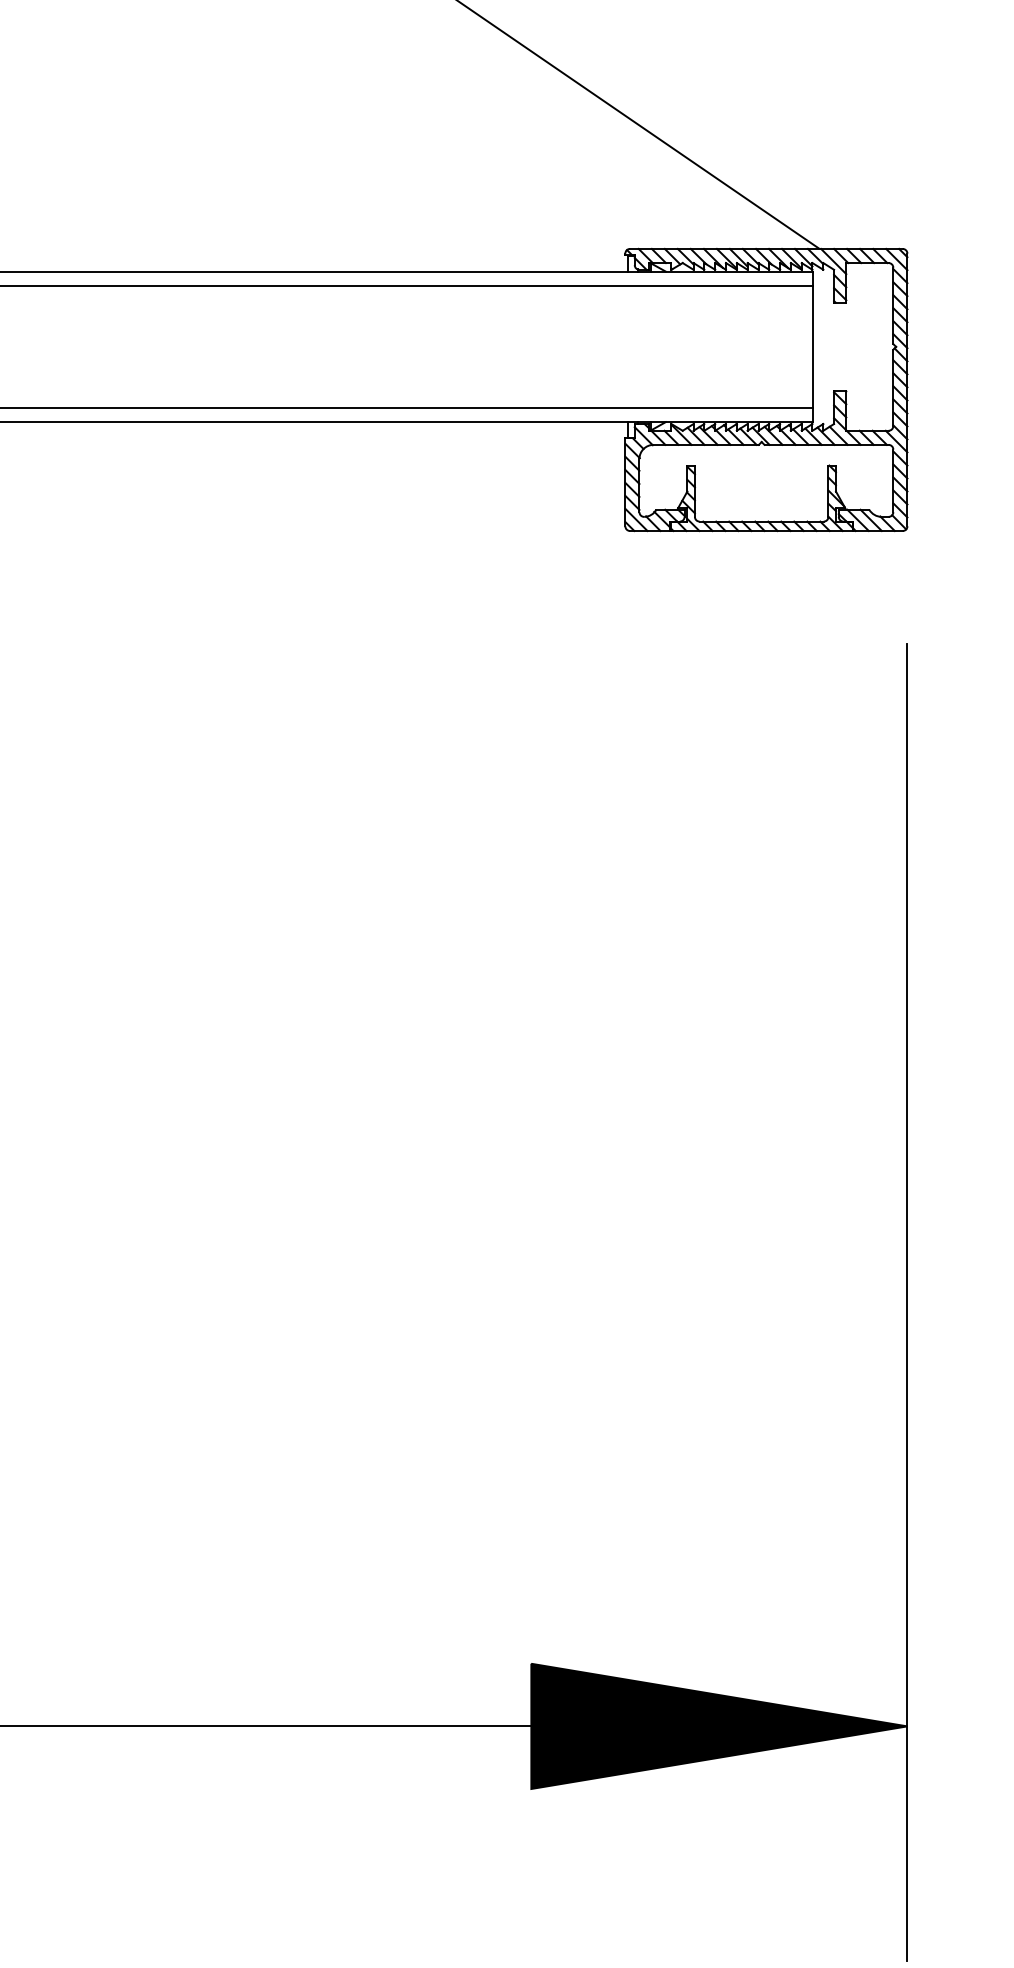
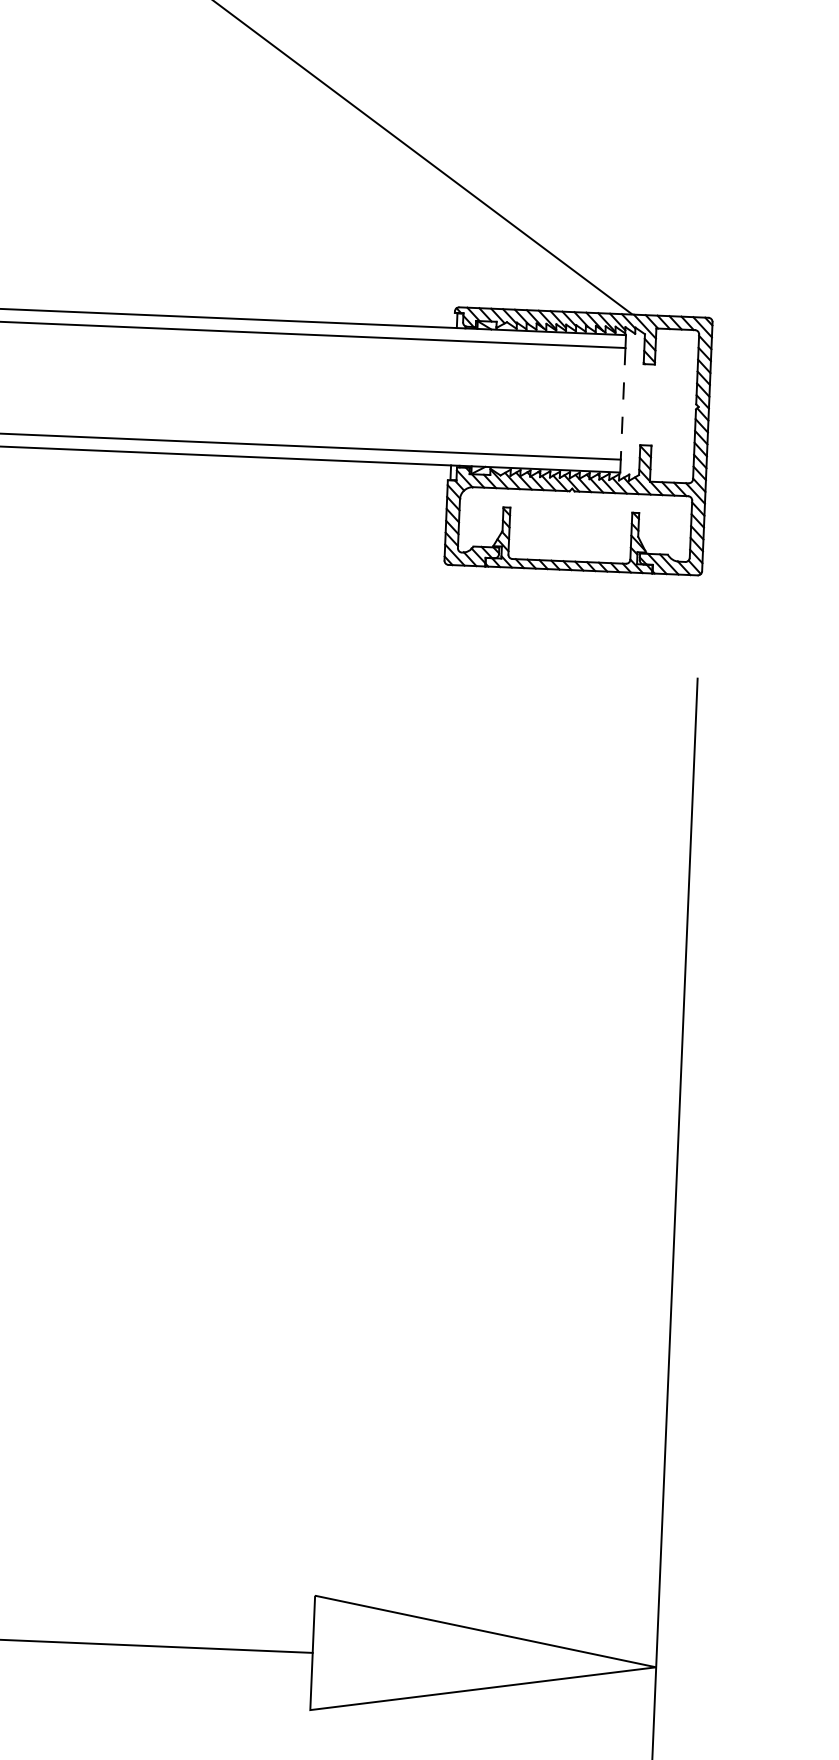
line: (813, 347) -> (623, 404), solid -> dashed
fill: (719, 1726) -> (484, 1660), removed

